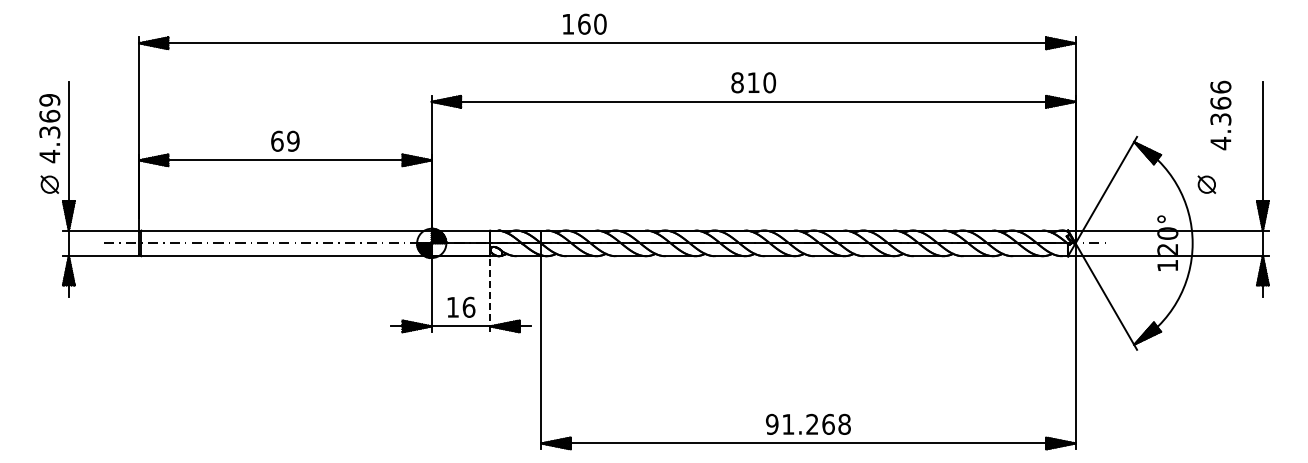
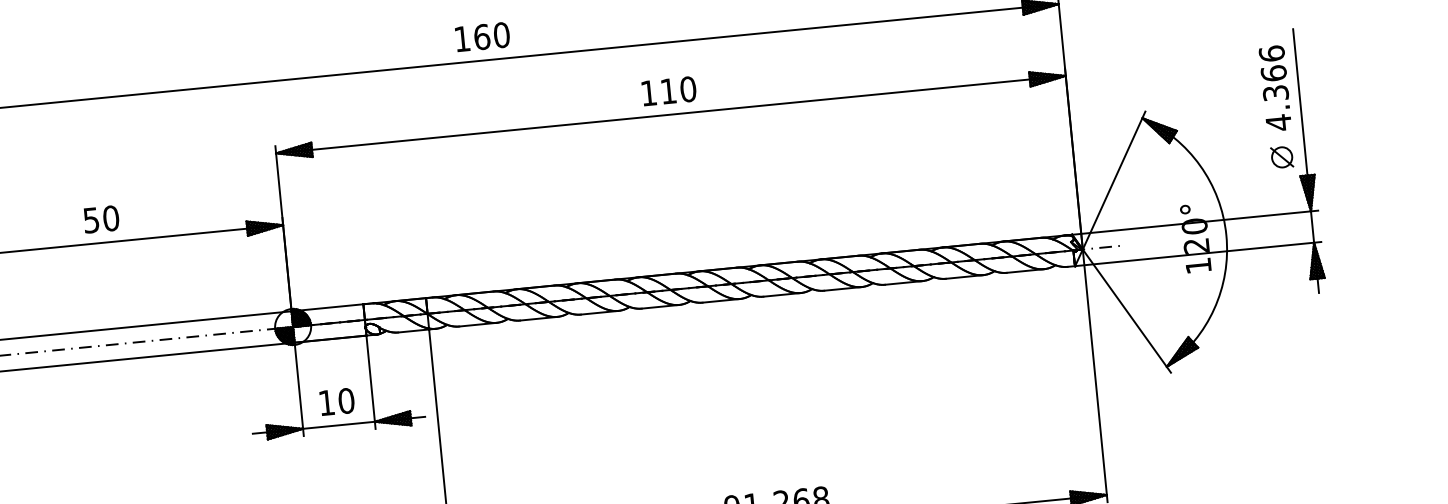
text: (584, 23) -> (482, 36), moved
text: (737, 82) -> (648, 92), 810 -> 110
text: (1220, 115) -> (1274, 88), moved
text: (285, 140) -> (101, 218), 69 -> 50
part: (1206, 184) -> (1281, 157), moved
line: (490, 293) -> (371, 381), dashed -> solid
text: (468, 306) -> (345, 399), 16 -> 10

